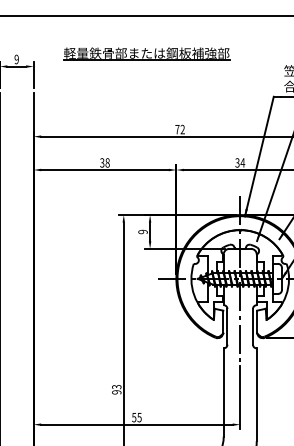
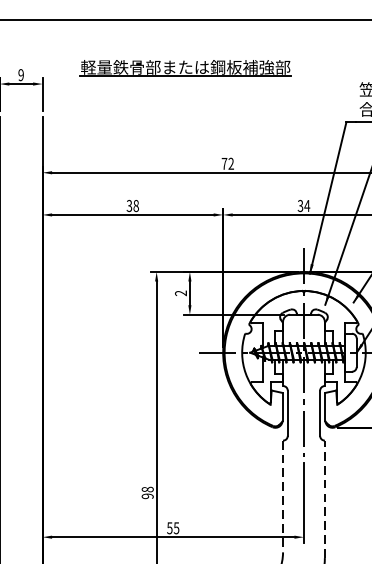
text: (143, 231) -> (181, 292), 9 -> 2
text: (116, 386) -> (147, 488), 93 -> 98
line: (223, 393) -> (282, 497), solid -> dashed
line: (256, 394) -> (324, 499), solid -> dashed

